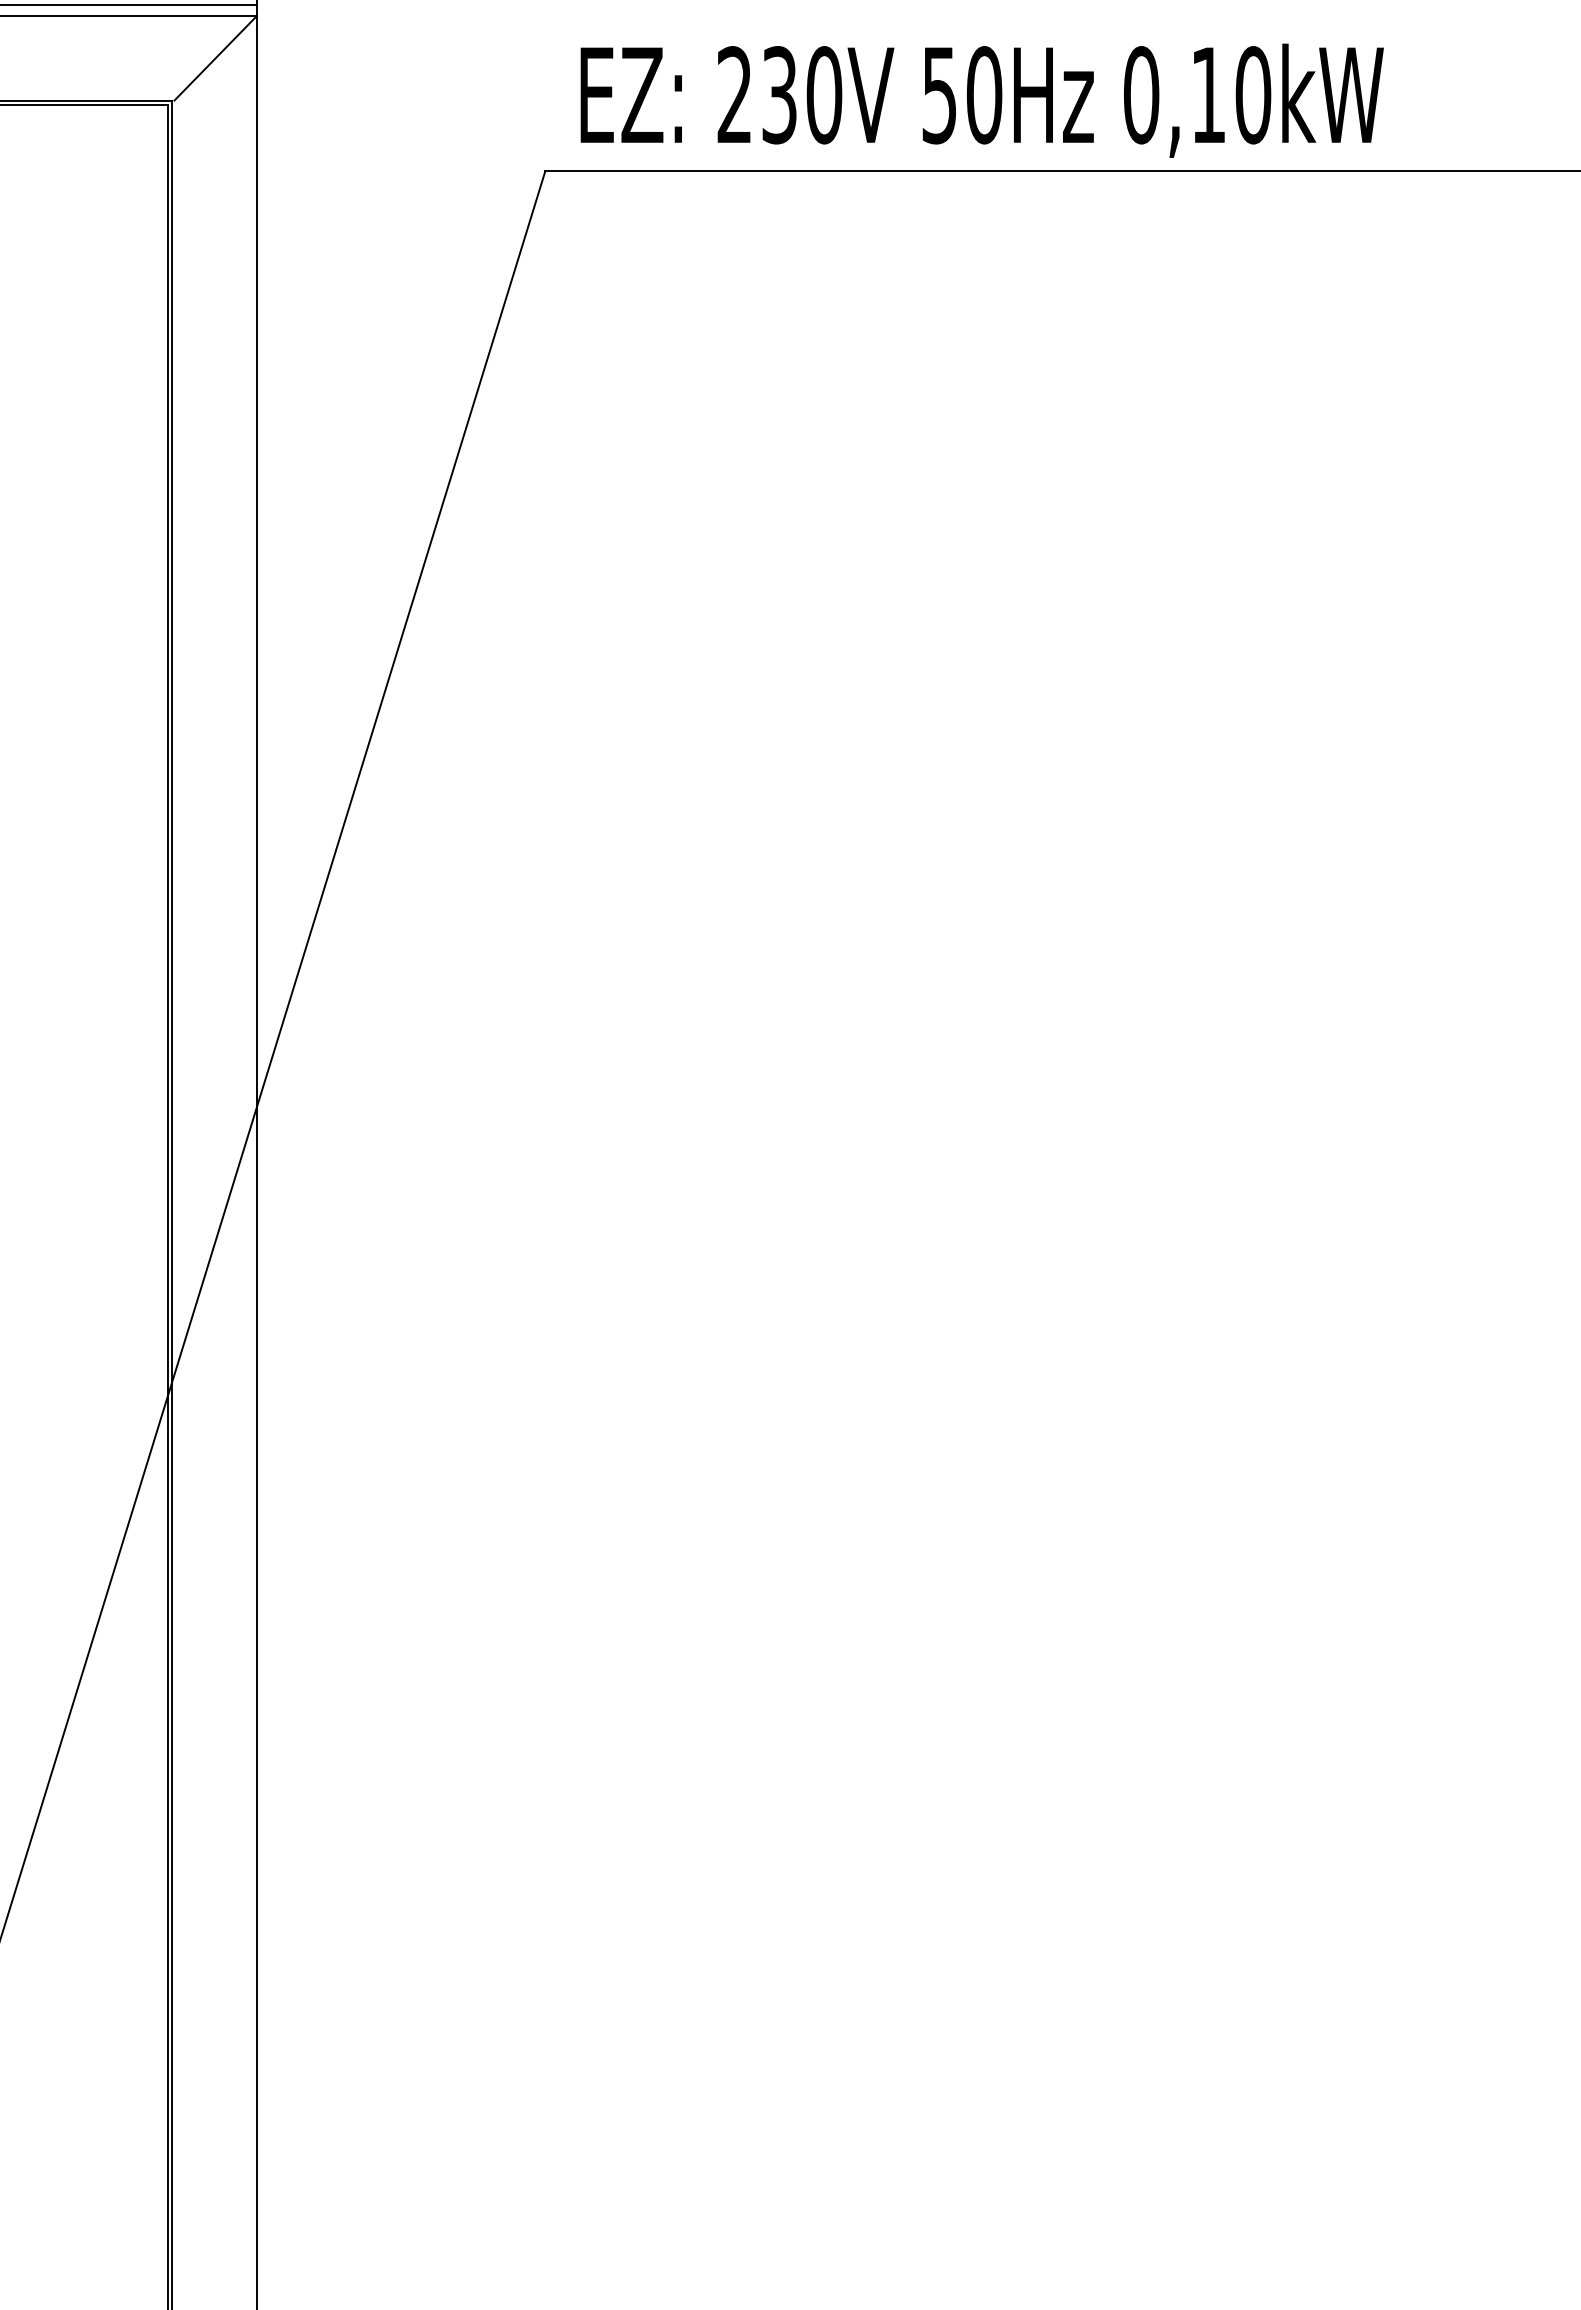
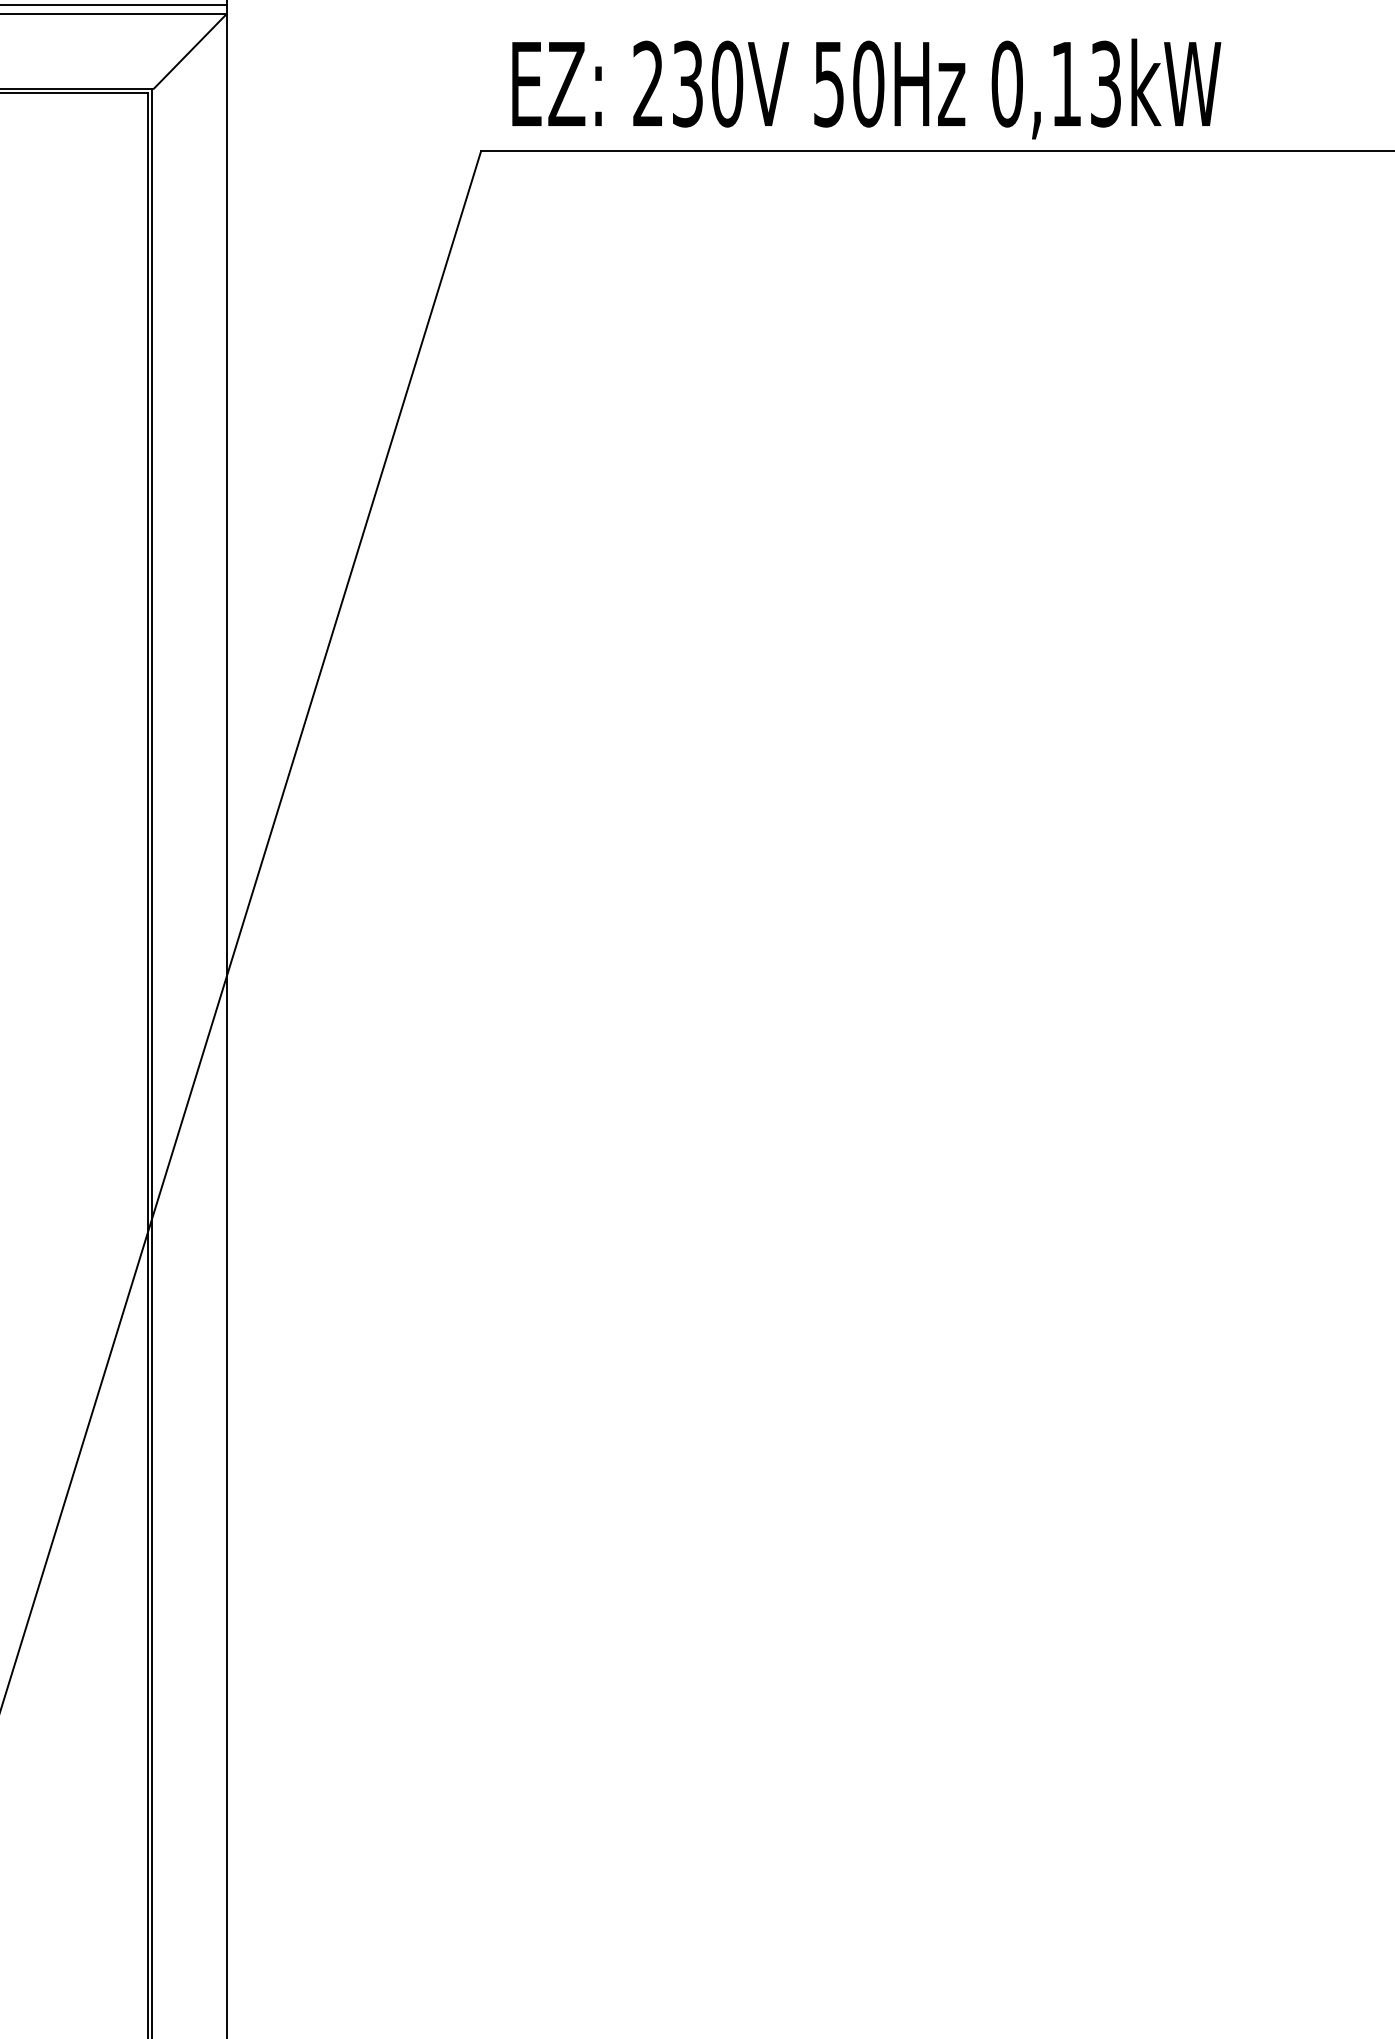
text: (1253, 95) -> (1106, 84), 0,10kW -> 0,13kW

